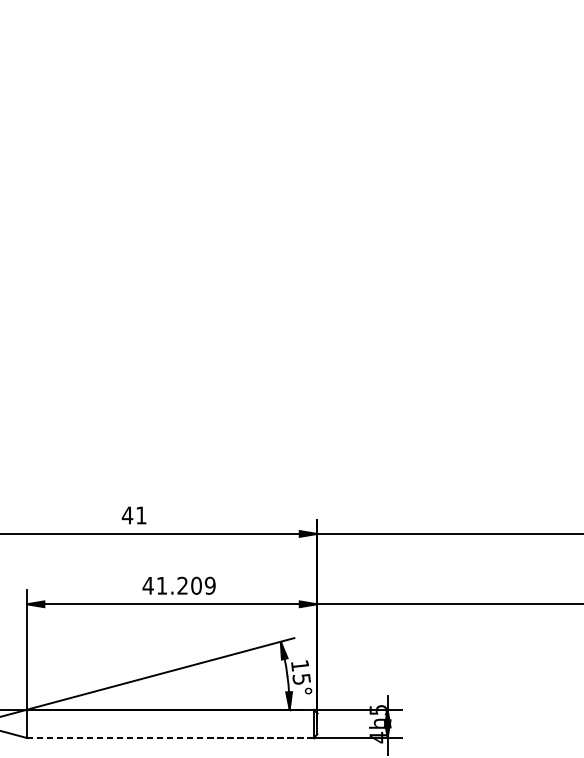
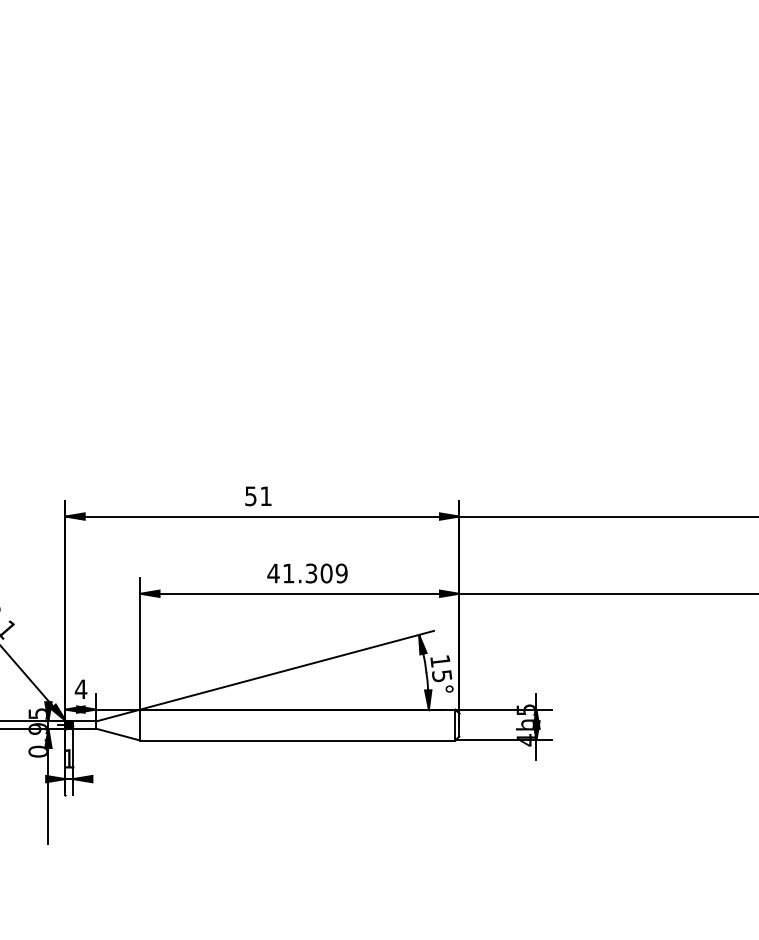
text: (127, 515) -> (250, 496), 41 -> 51
text: (182, 585) -> (311, 573), 41.209 -> 41.309
line: (170, 737) -> (297, 740), dashed -> solid

